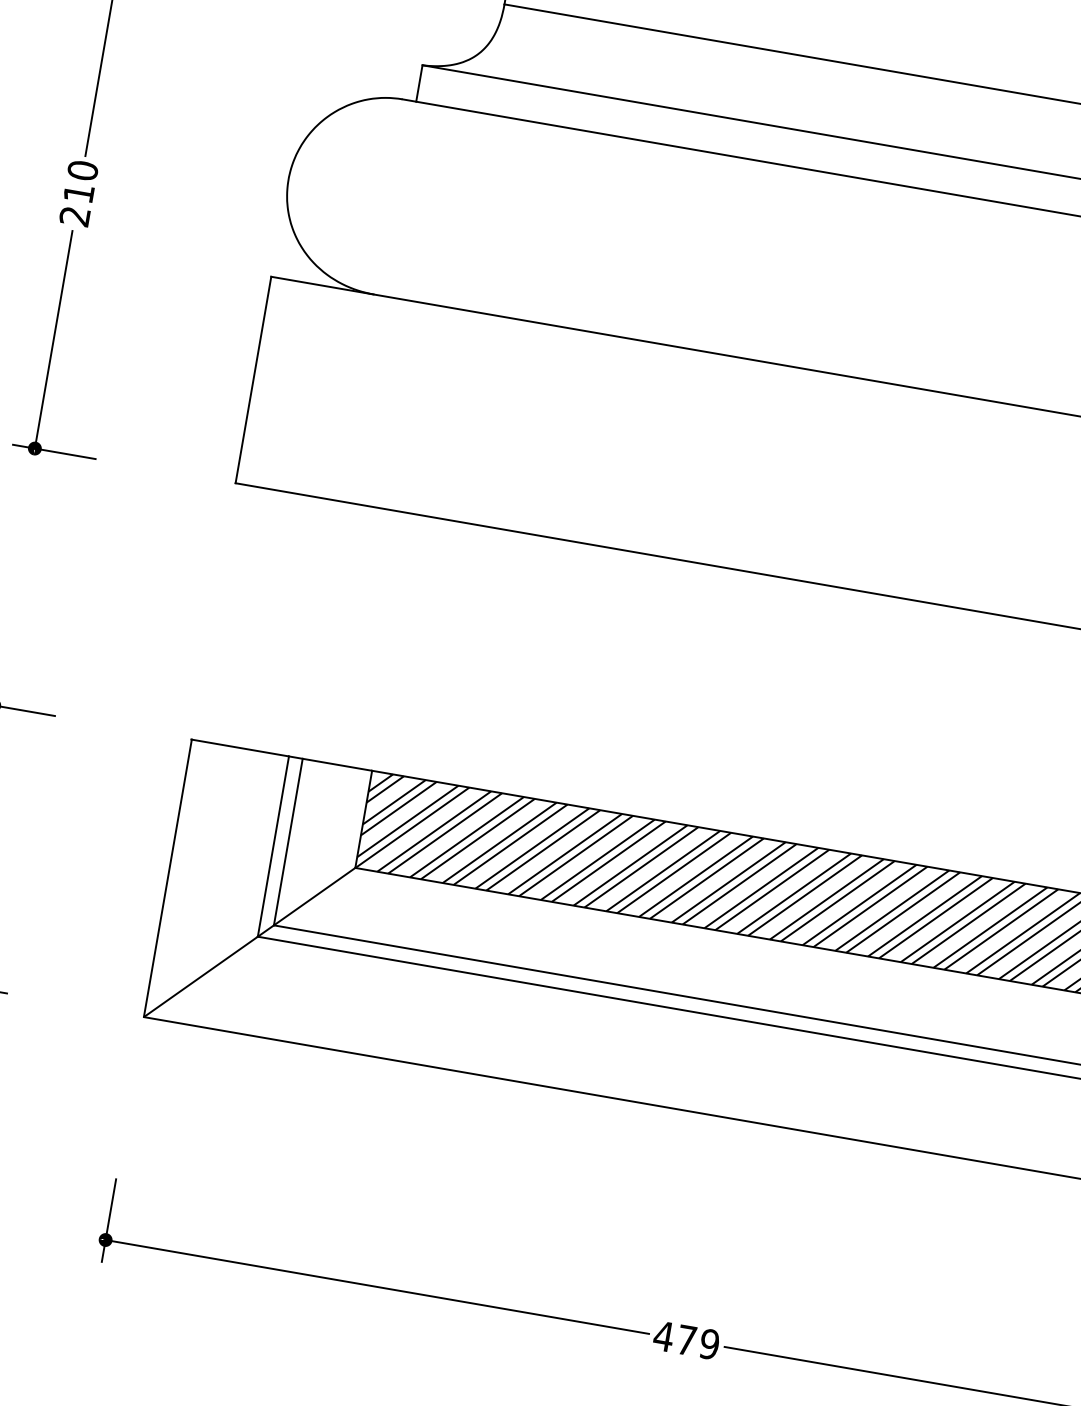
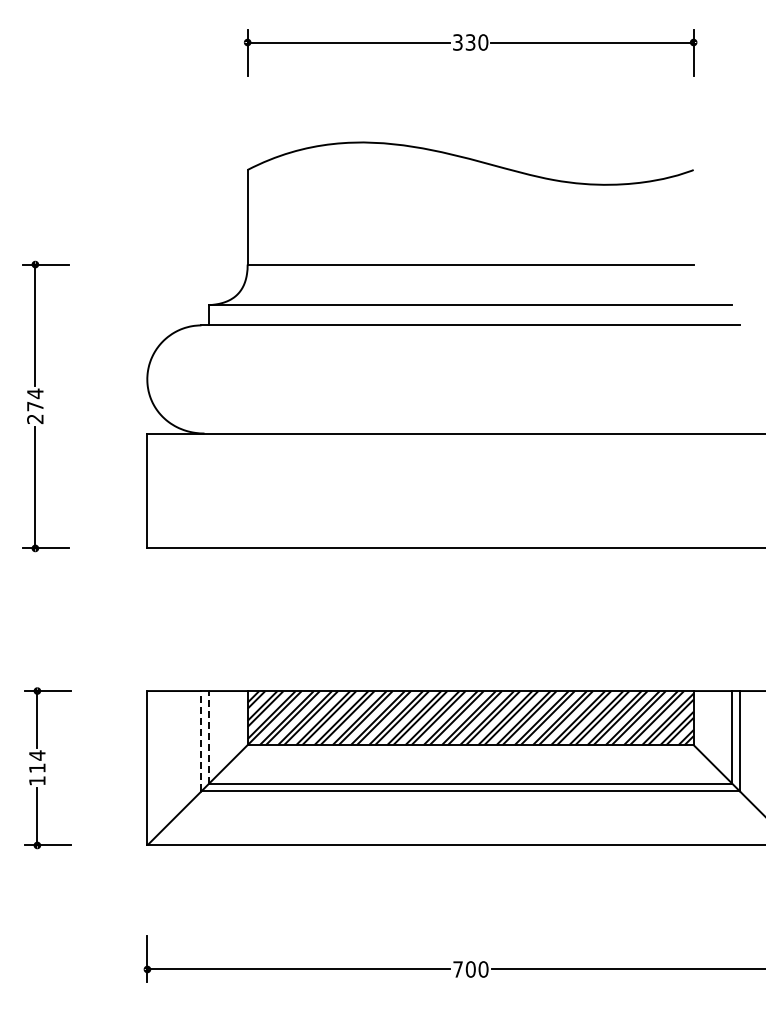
text: (81, 180) -> (35, 399), 210 -> 274
line: (289, 840) -> (209, 736), solid -> dashed
line: (273, 845) -> (201, 740), solid -> dashed
text: (686, 1340) -> (470, 969), 479 -> 700

